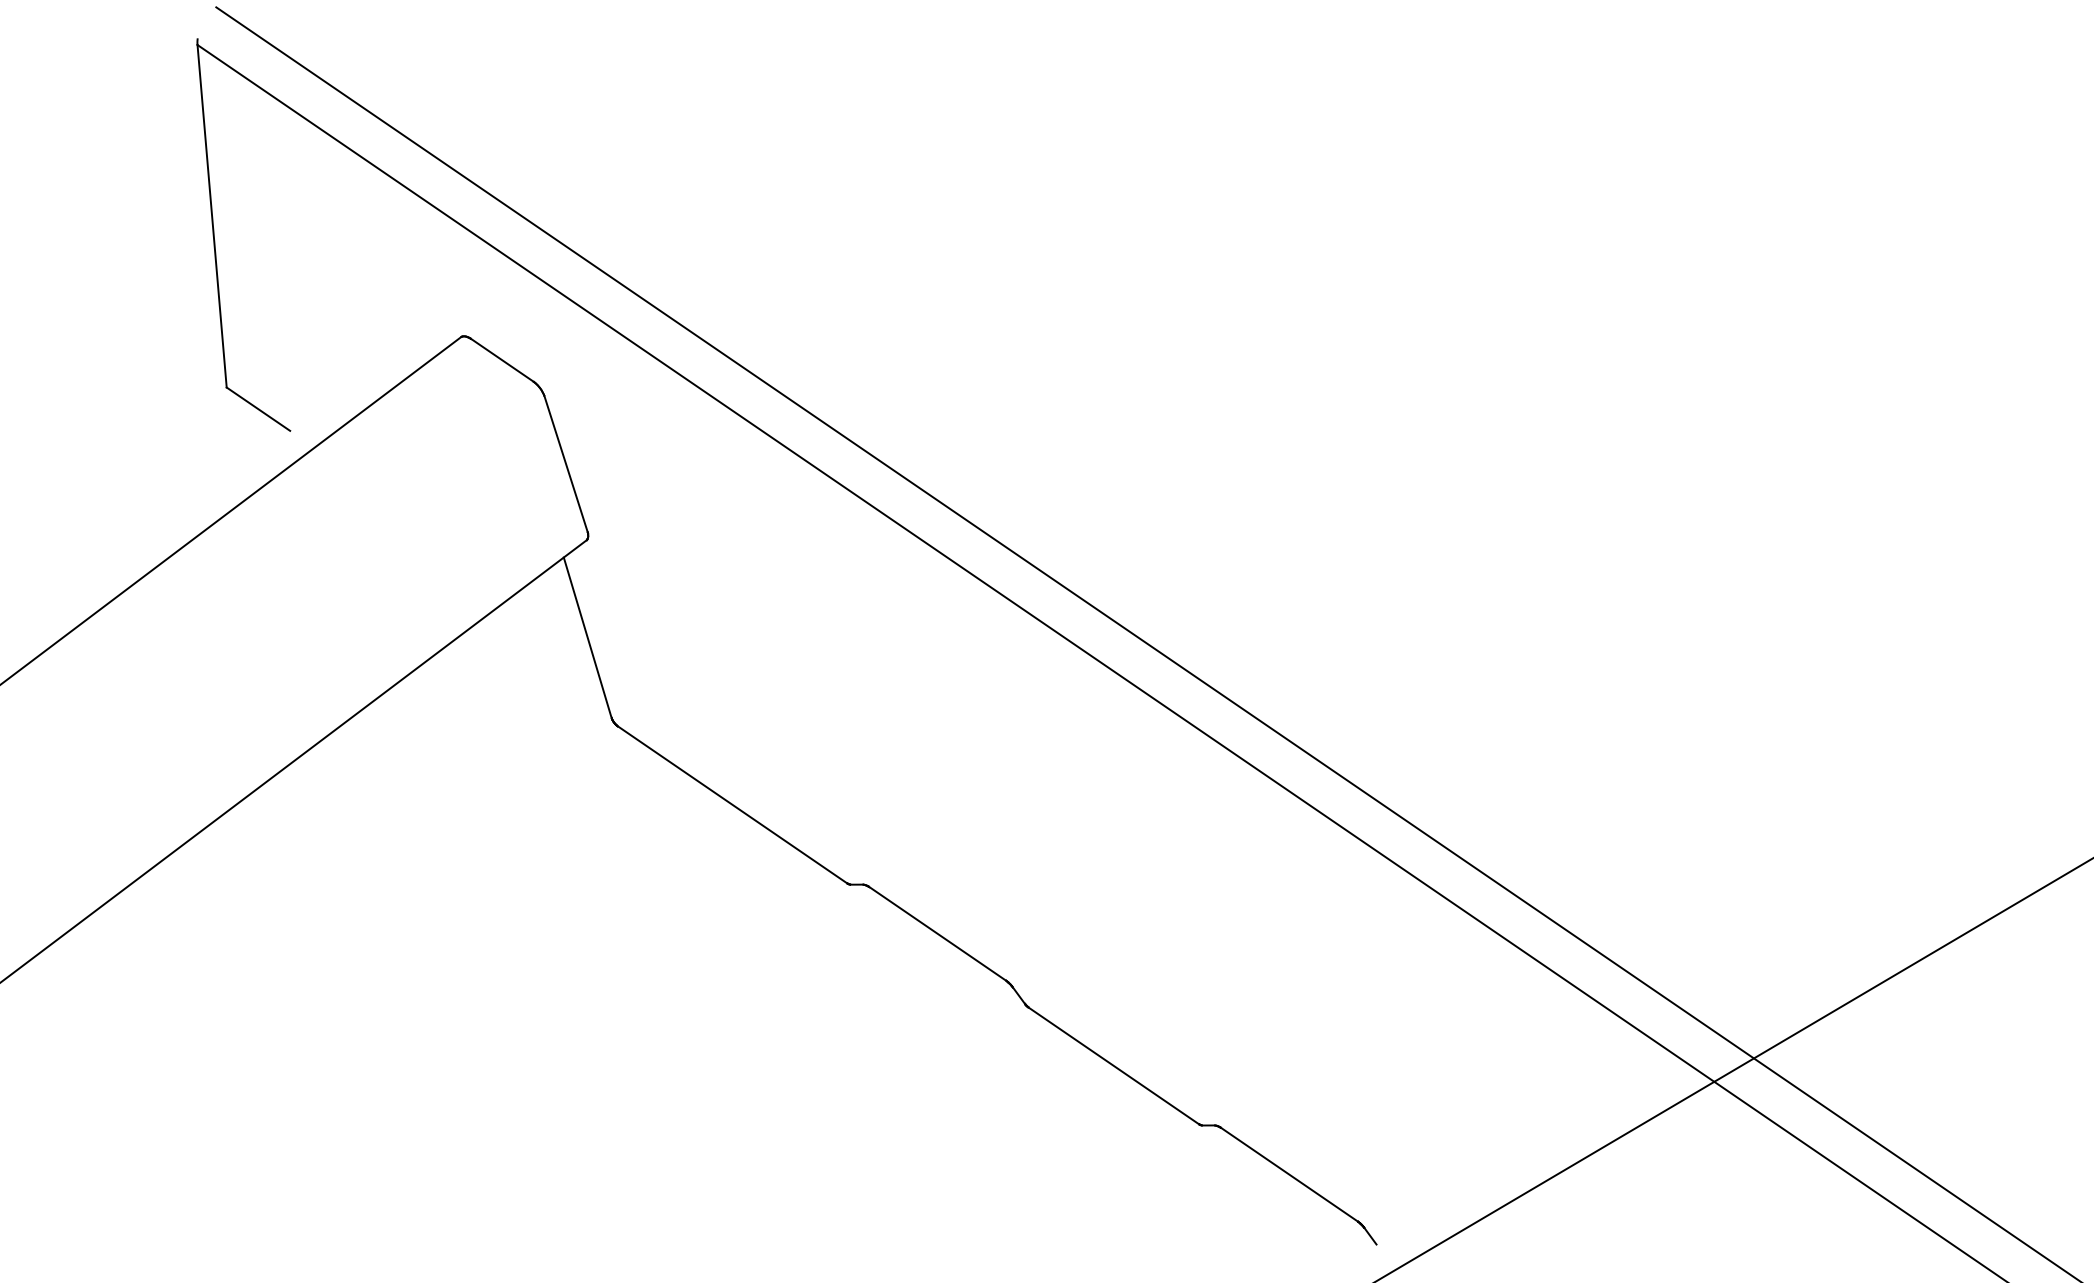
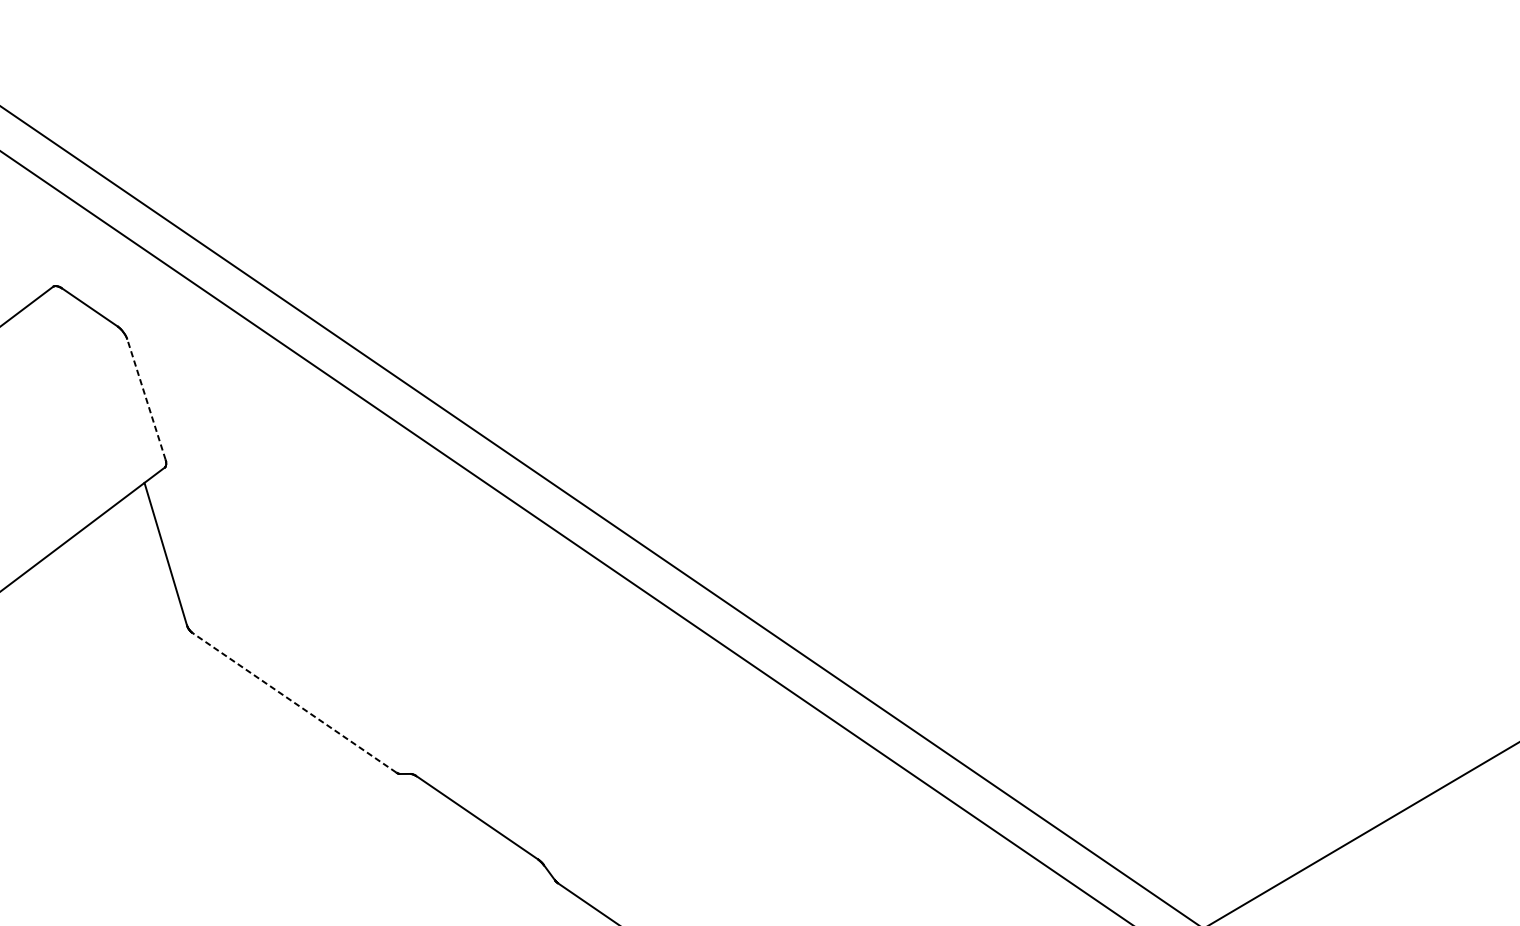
line: (566, 463) -> (146, 399), solid -> dashed
line: (732, 804) -> (294, 702), solid -> dashed

